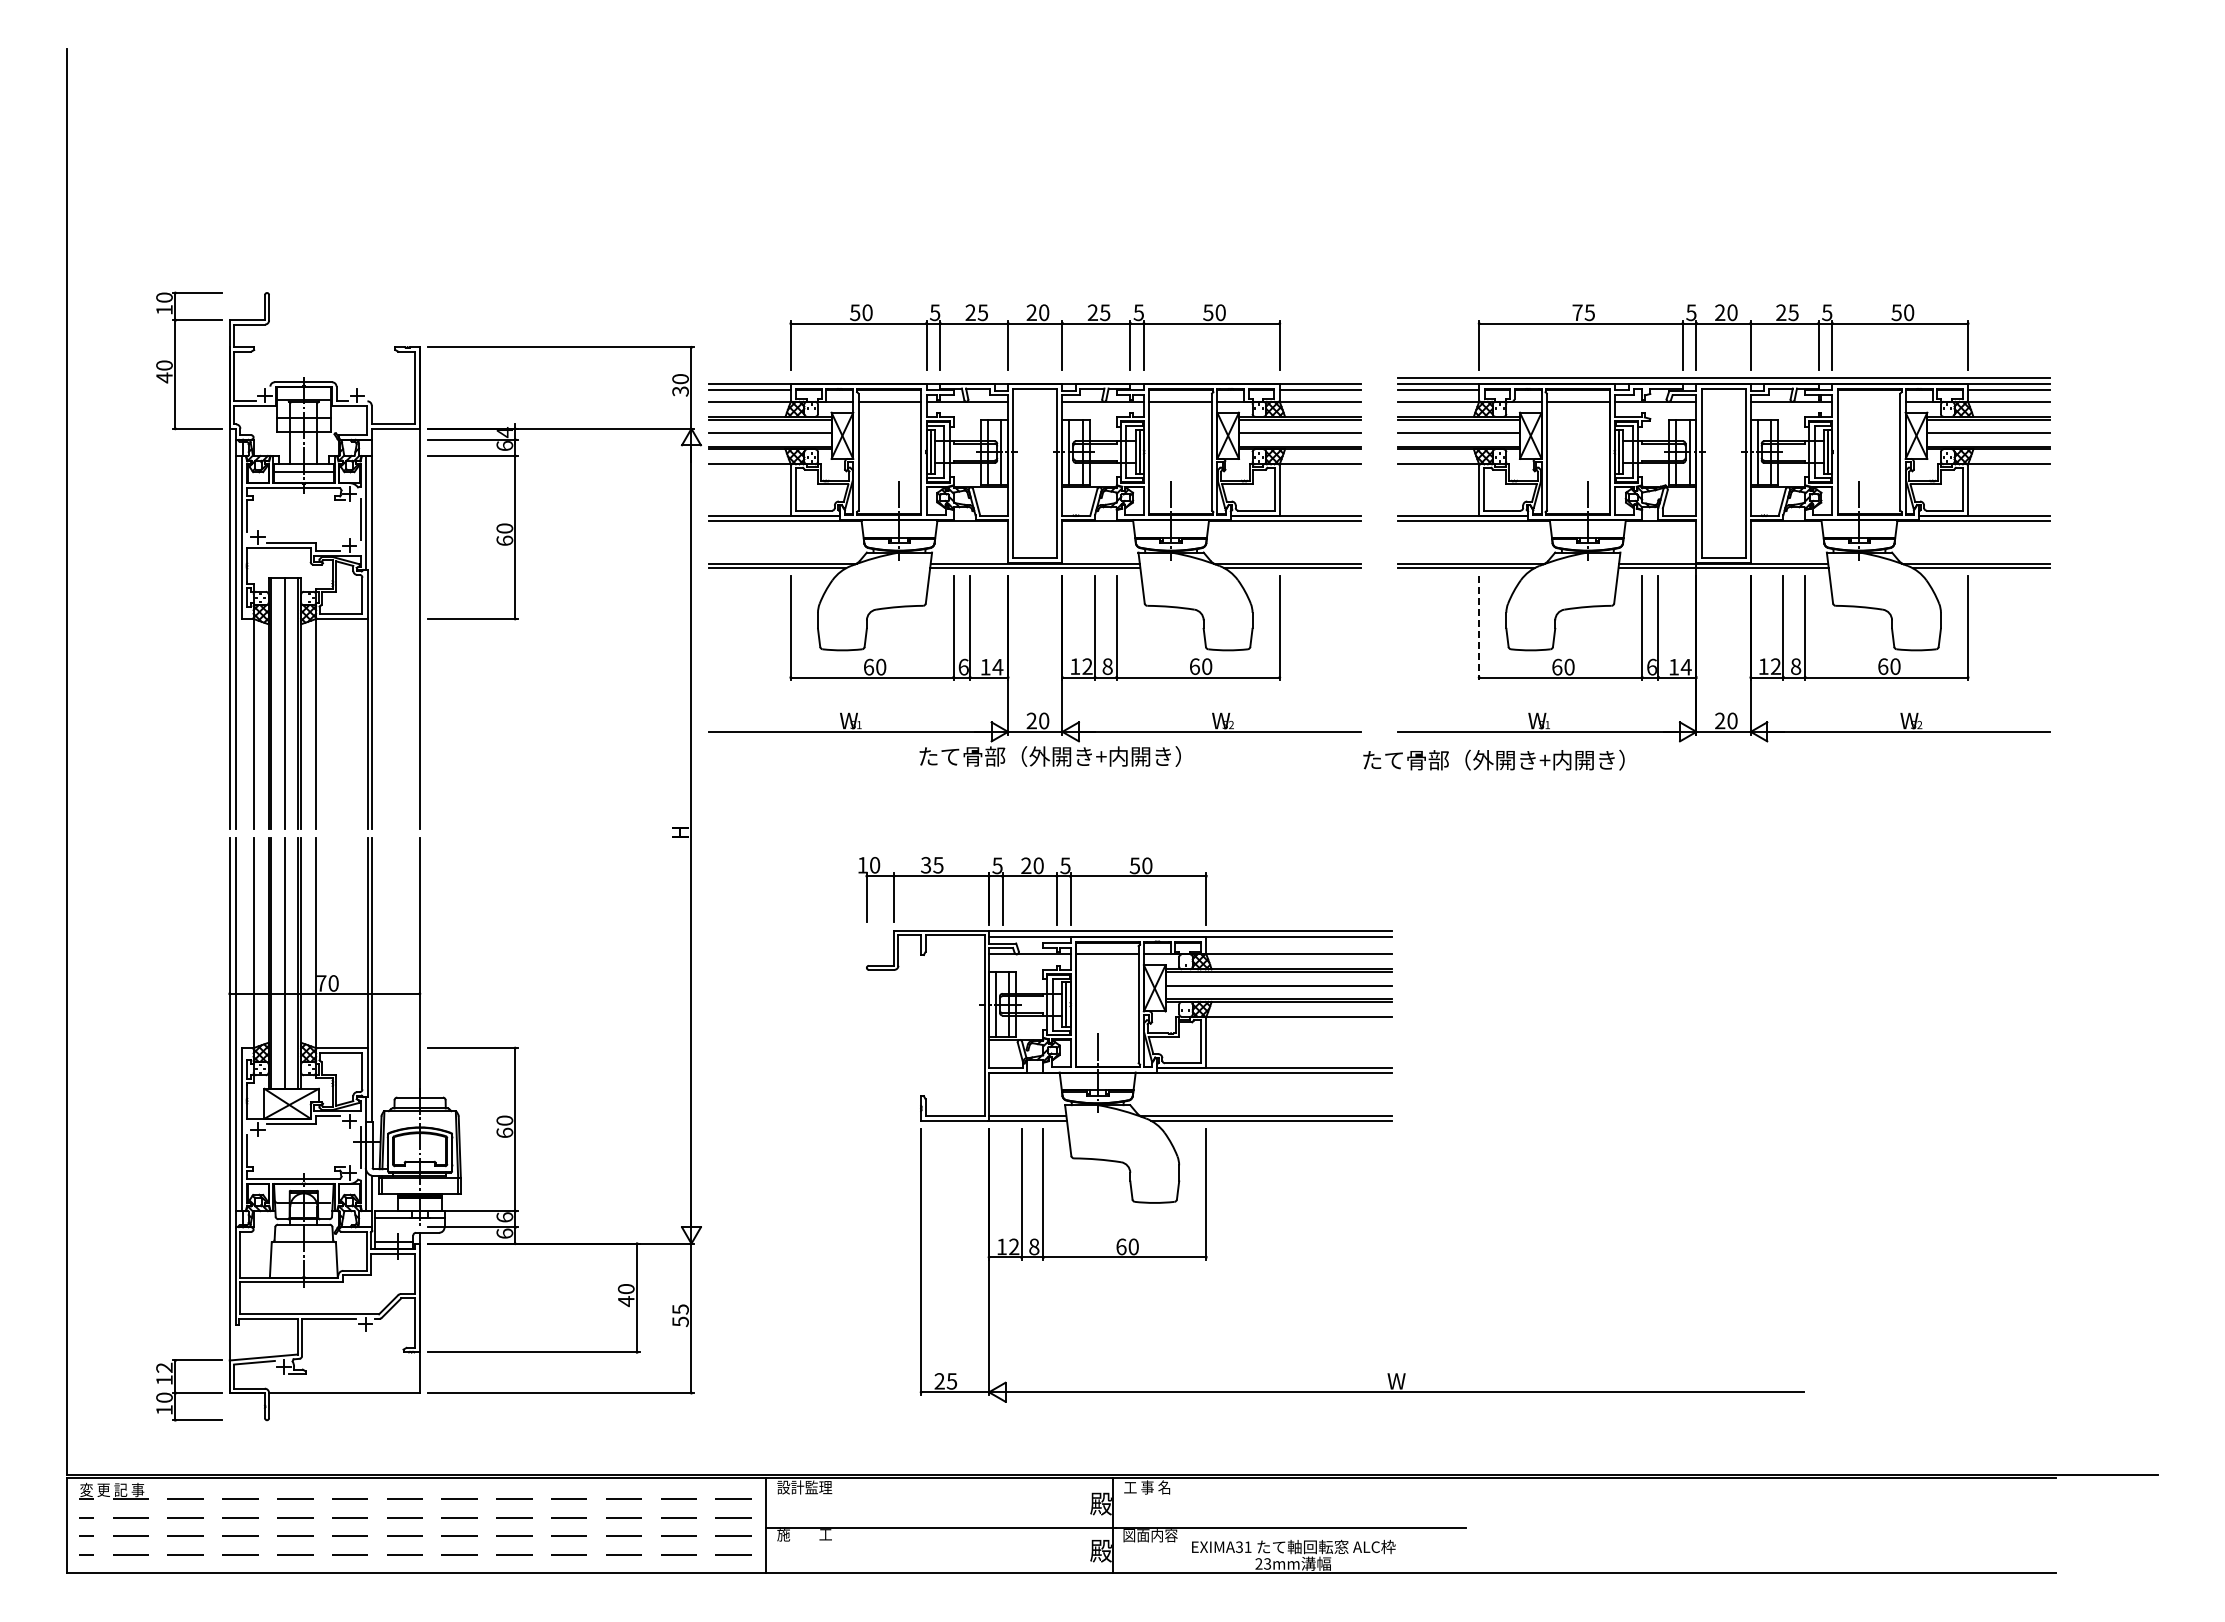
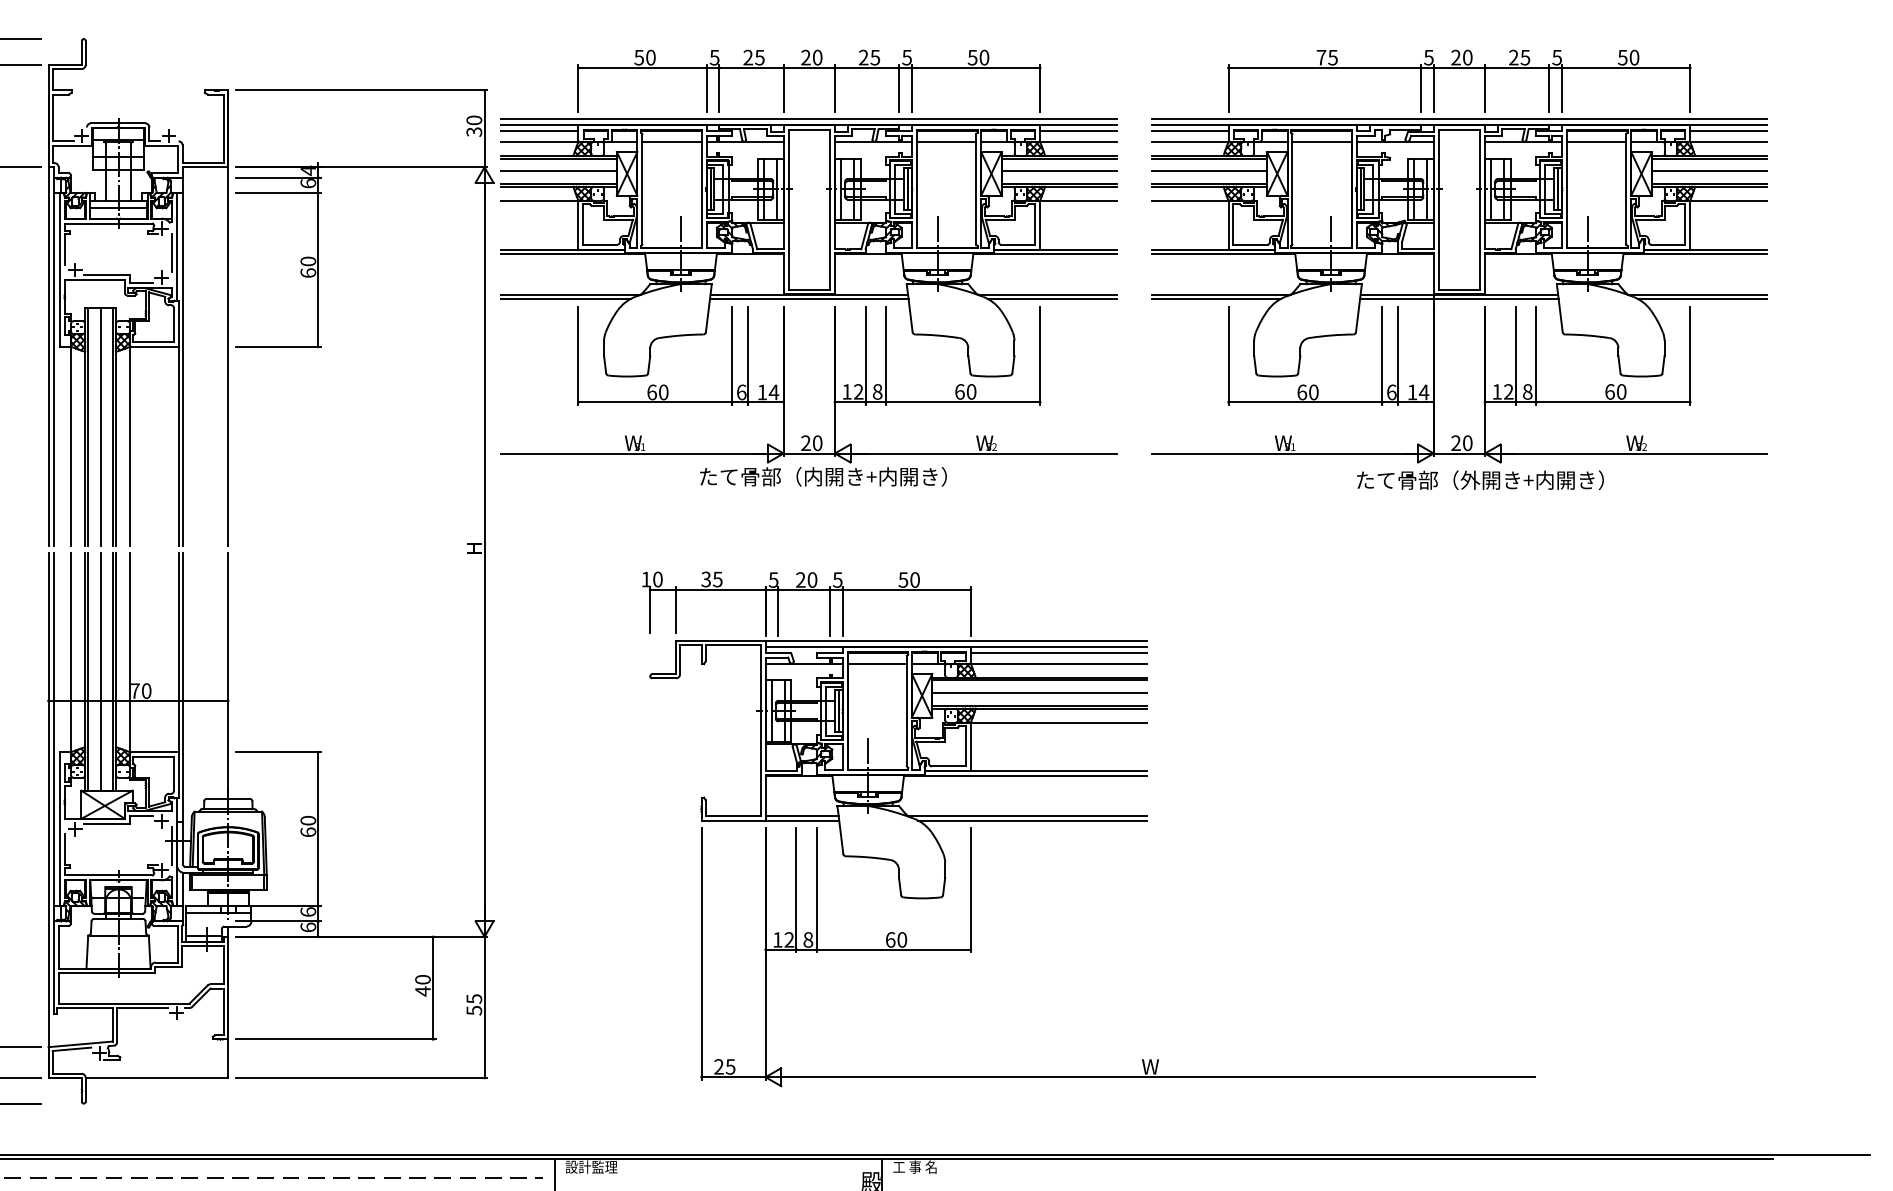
line: (1035, 377) -> (809, 118), added
line: (1868, 401) -> (1596, 141), added
line: (1479, 628) -> (1228, 355), dashed -> solid
text: (1039, 756) -> (813, 476), たて骨部（外開き+内開き） -> たて骨部（内開き+内開き）
text: (1493, 759) -> (1480, 479), moved
line: (1299, 942) -> (1058, 652), added

